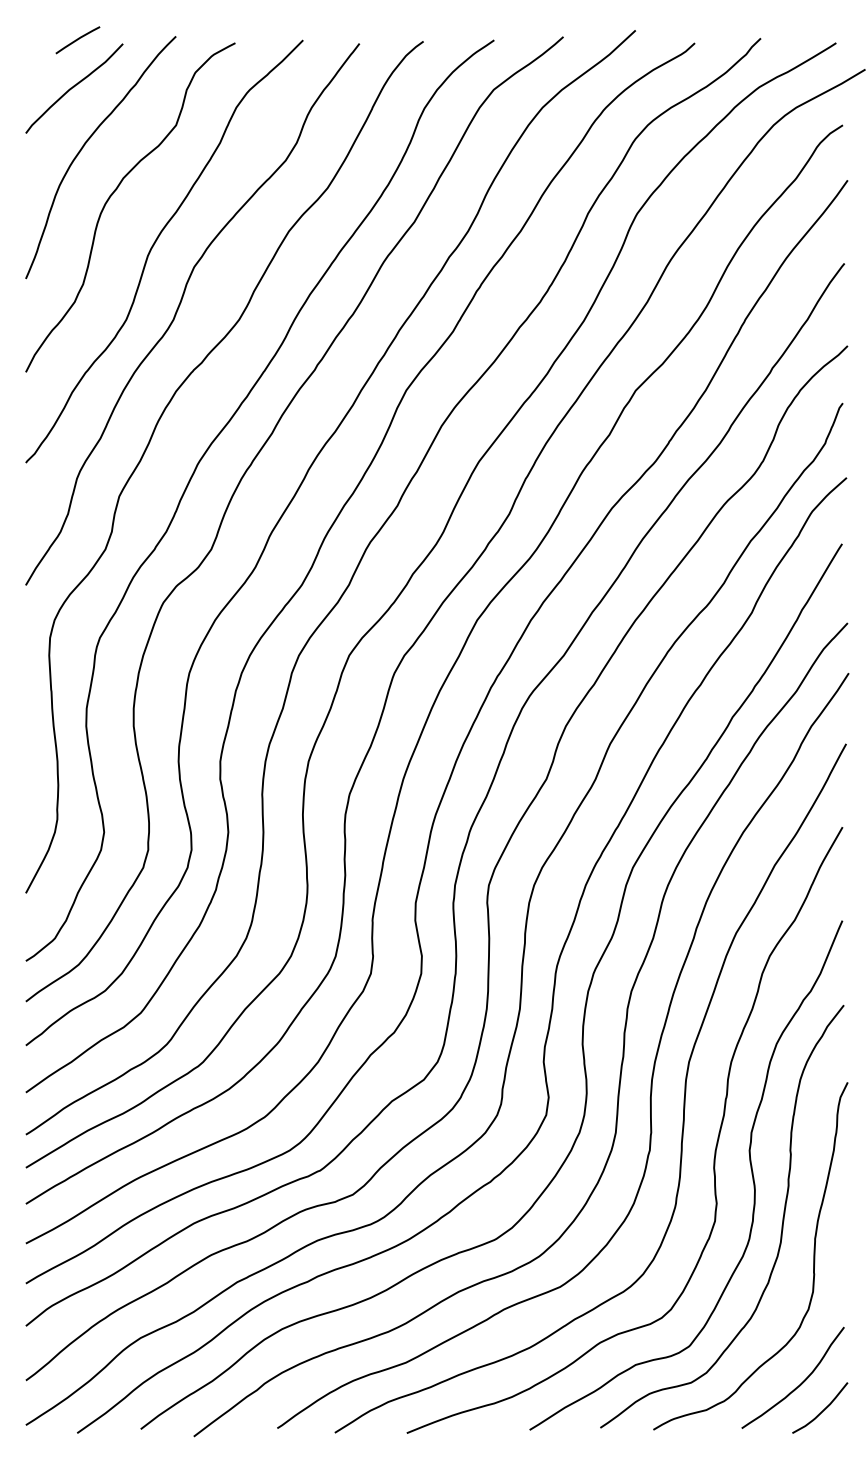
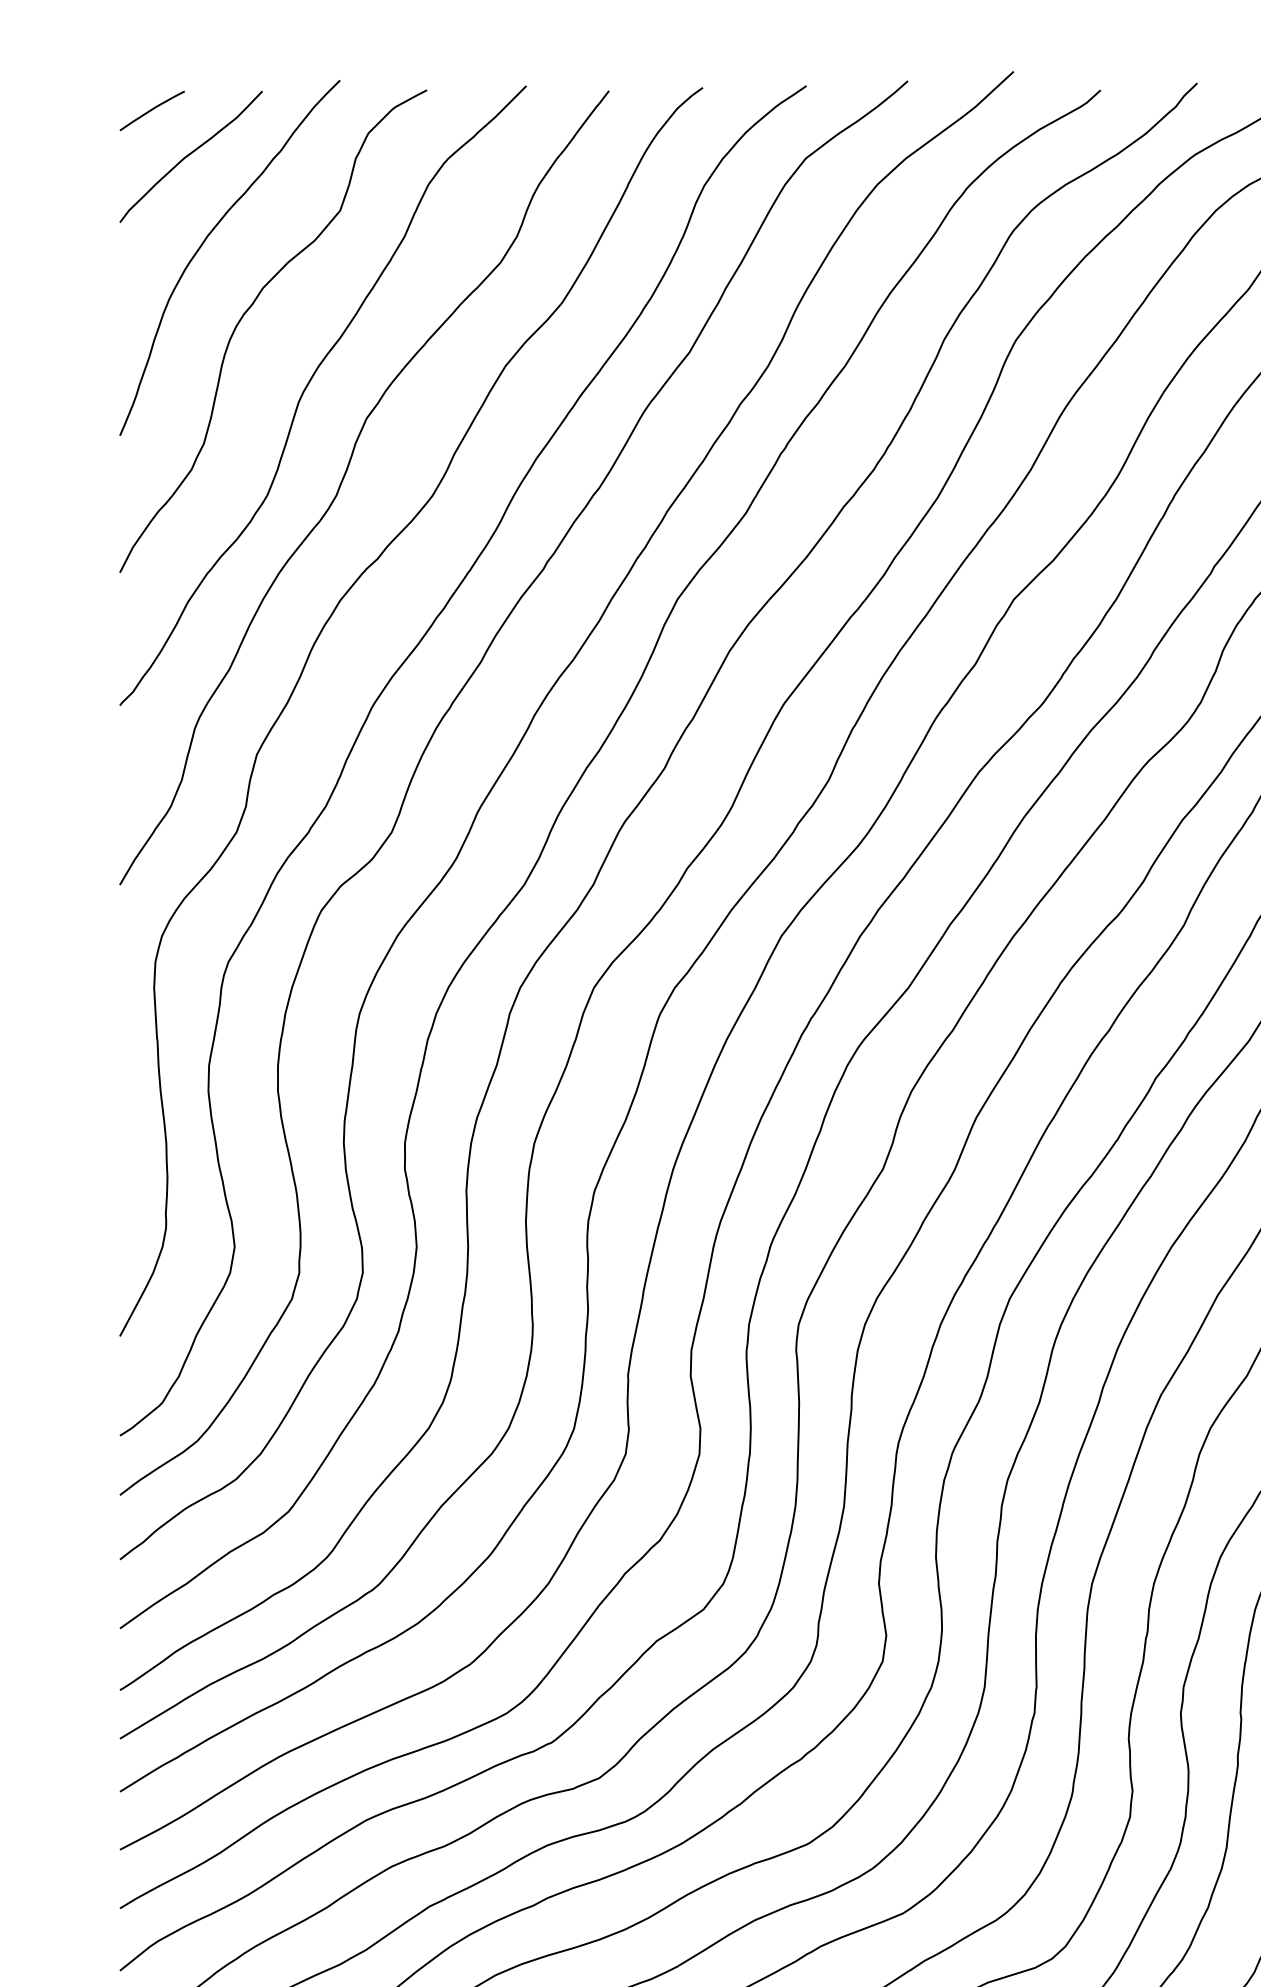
line: (77, 40) -> (151, 111), moved

